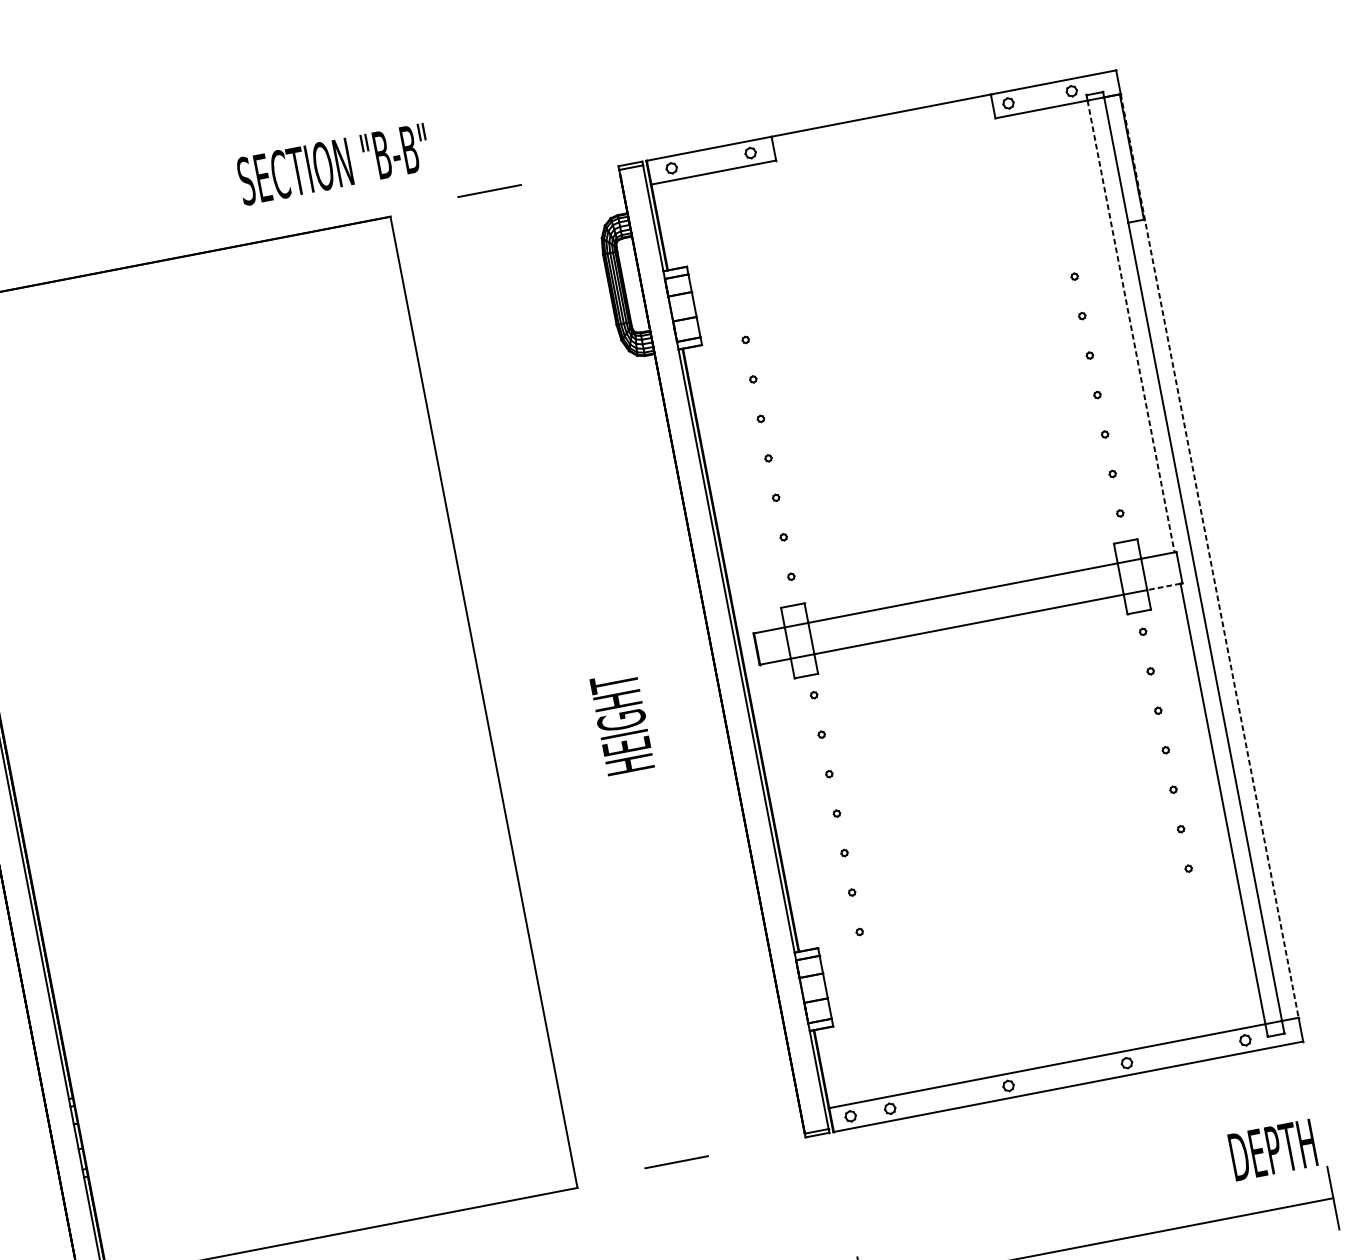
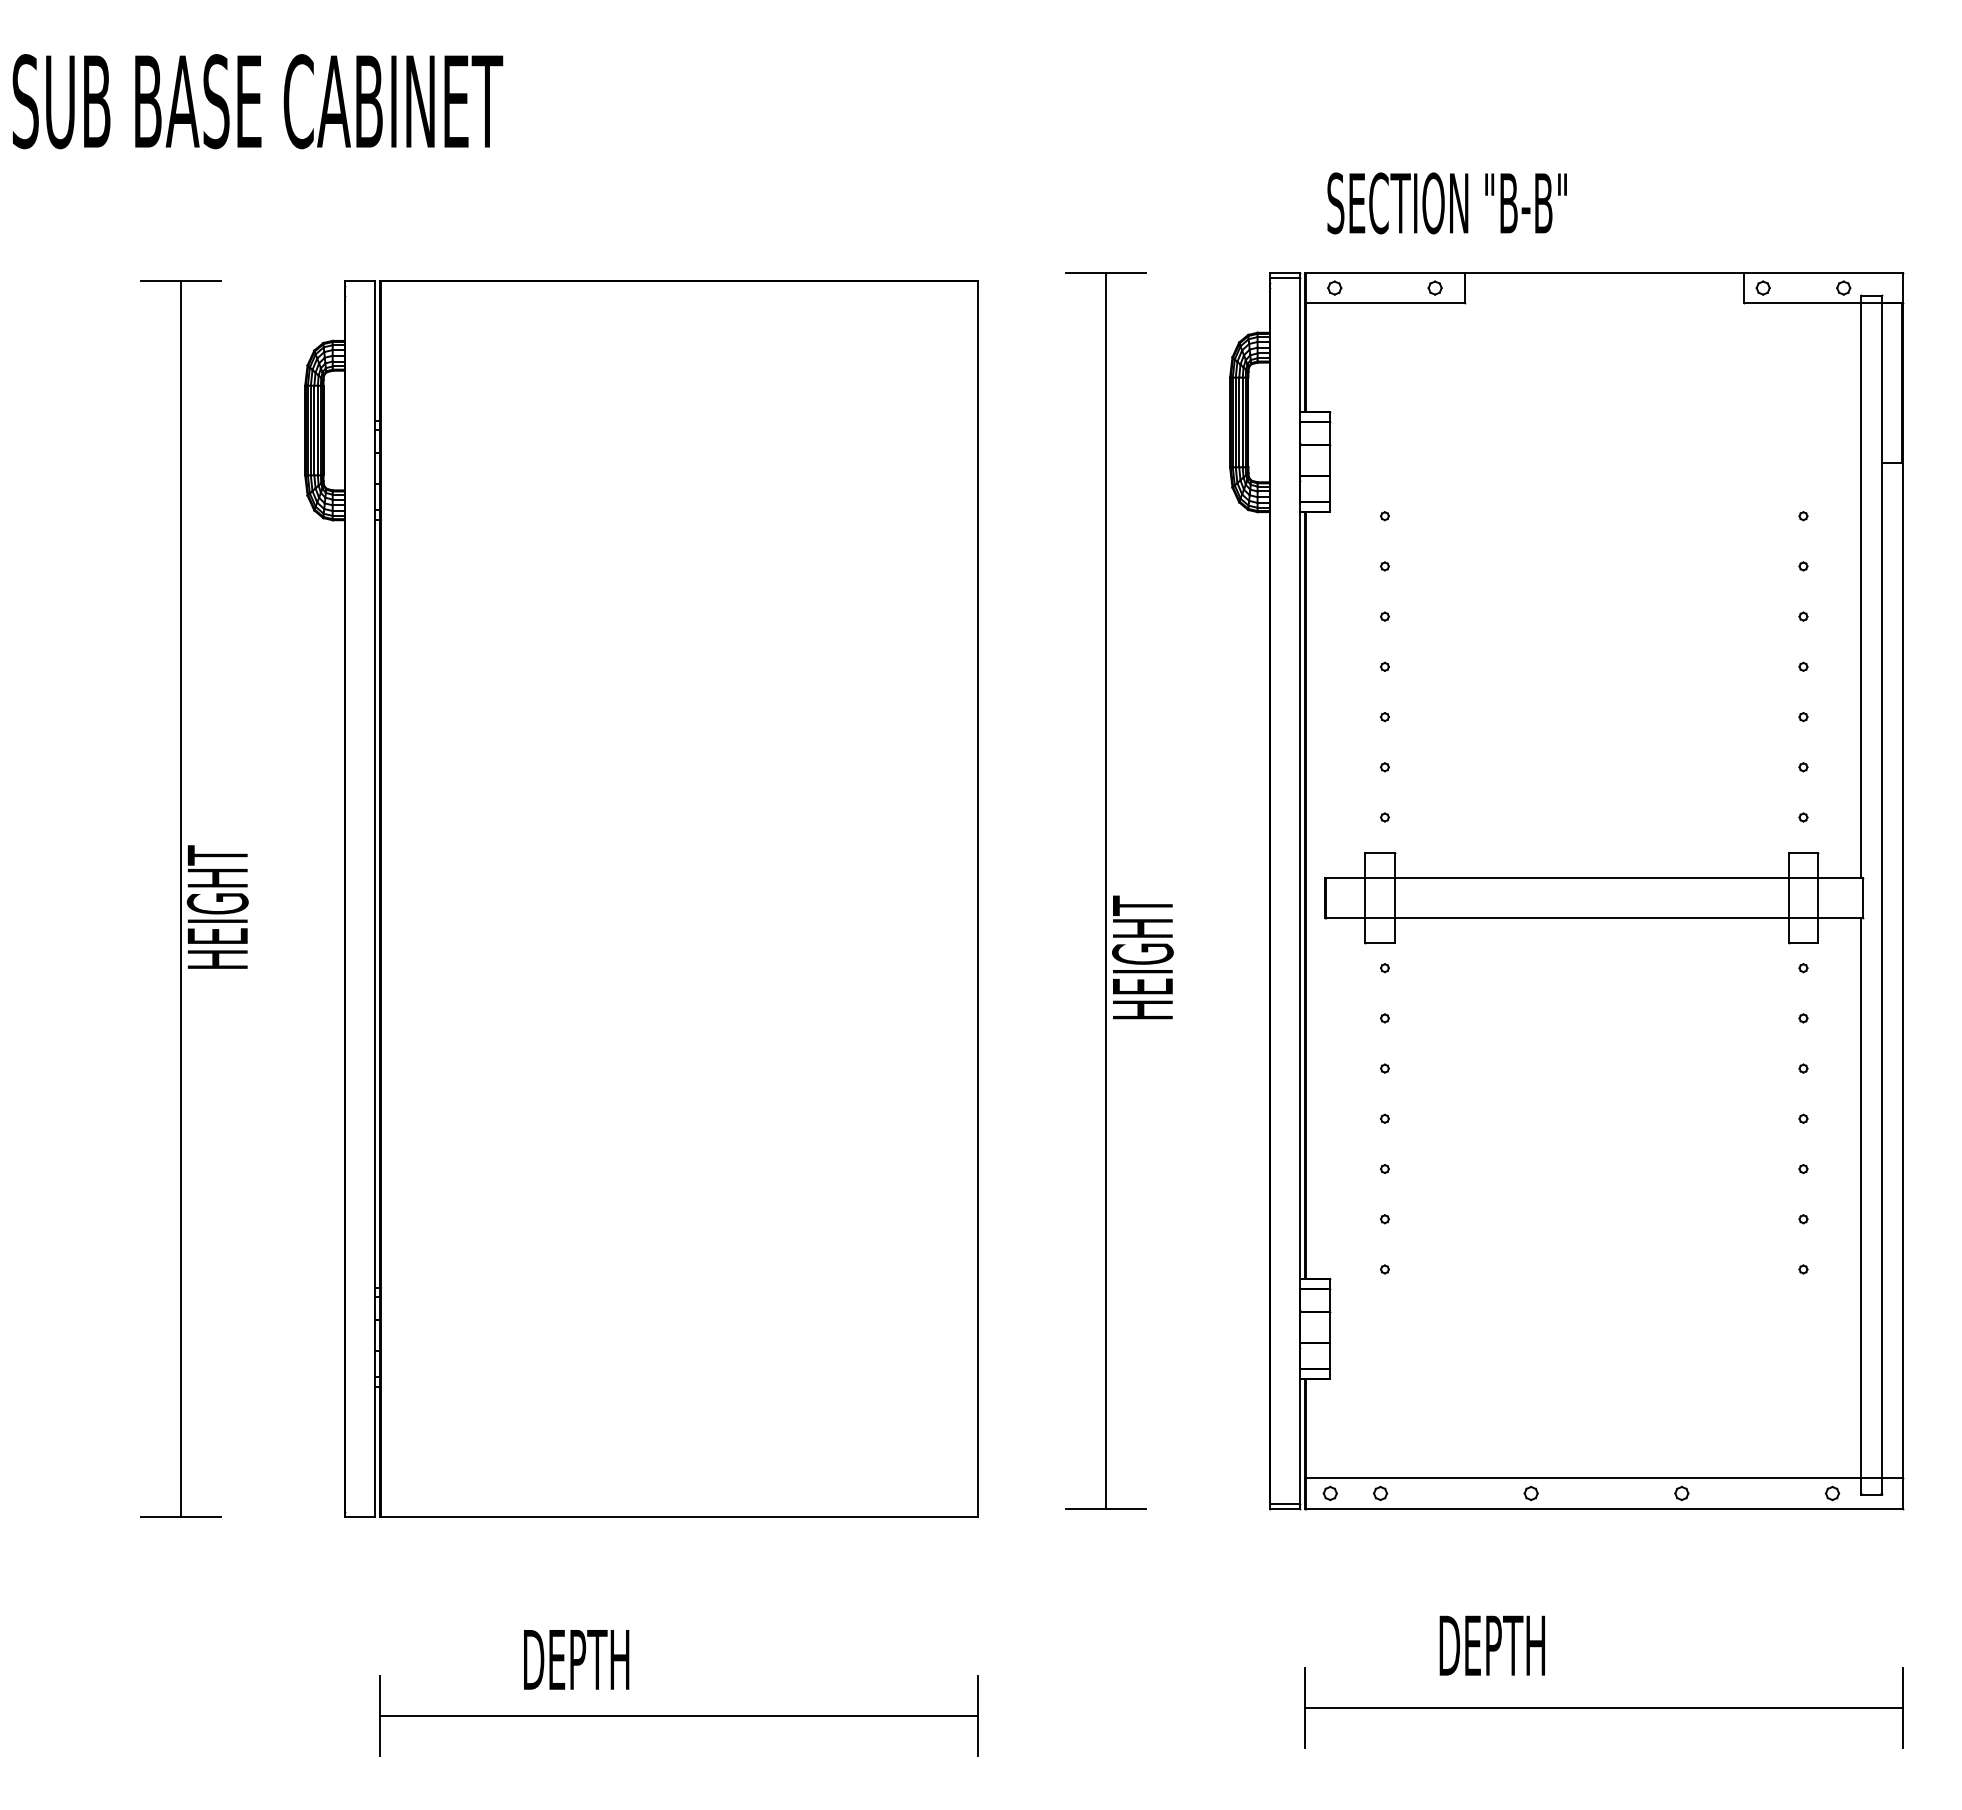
text: (333, 164) -> (1446, 203), moved
line: (1130, 327) -> (1860, 591), dashed -> solid
line: (1209, 555) -> (1903, 890), dashed -> solid
line: (1163, 586) -> (1839, 917), dashed -> solid
line: (582, 676) -> (1105, 890), added
text: (1272, 1150) -> (1491, 1645), moved

